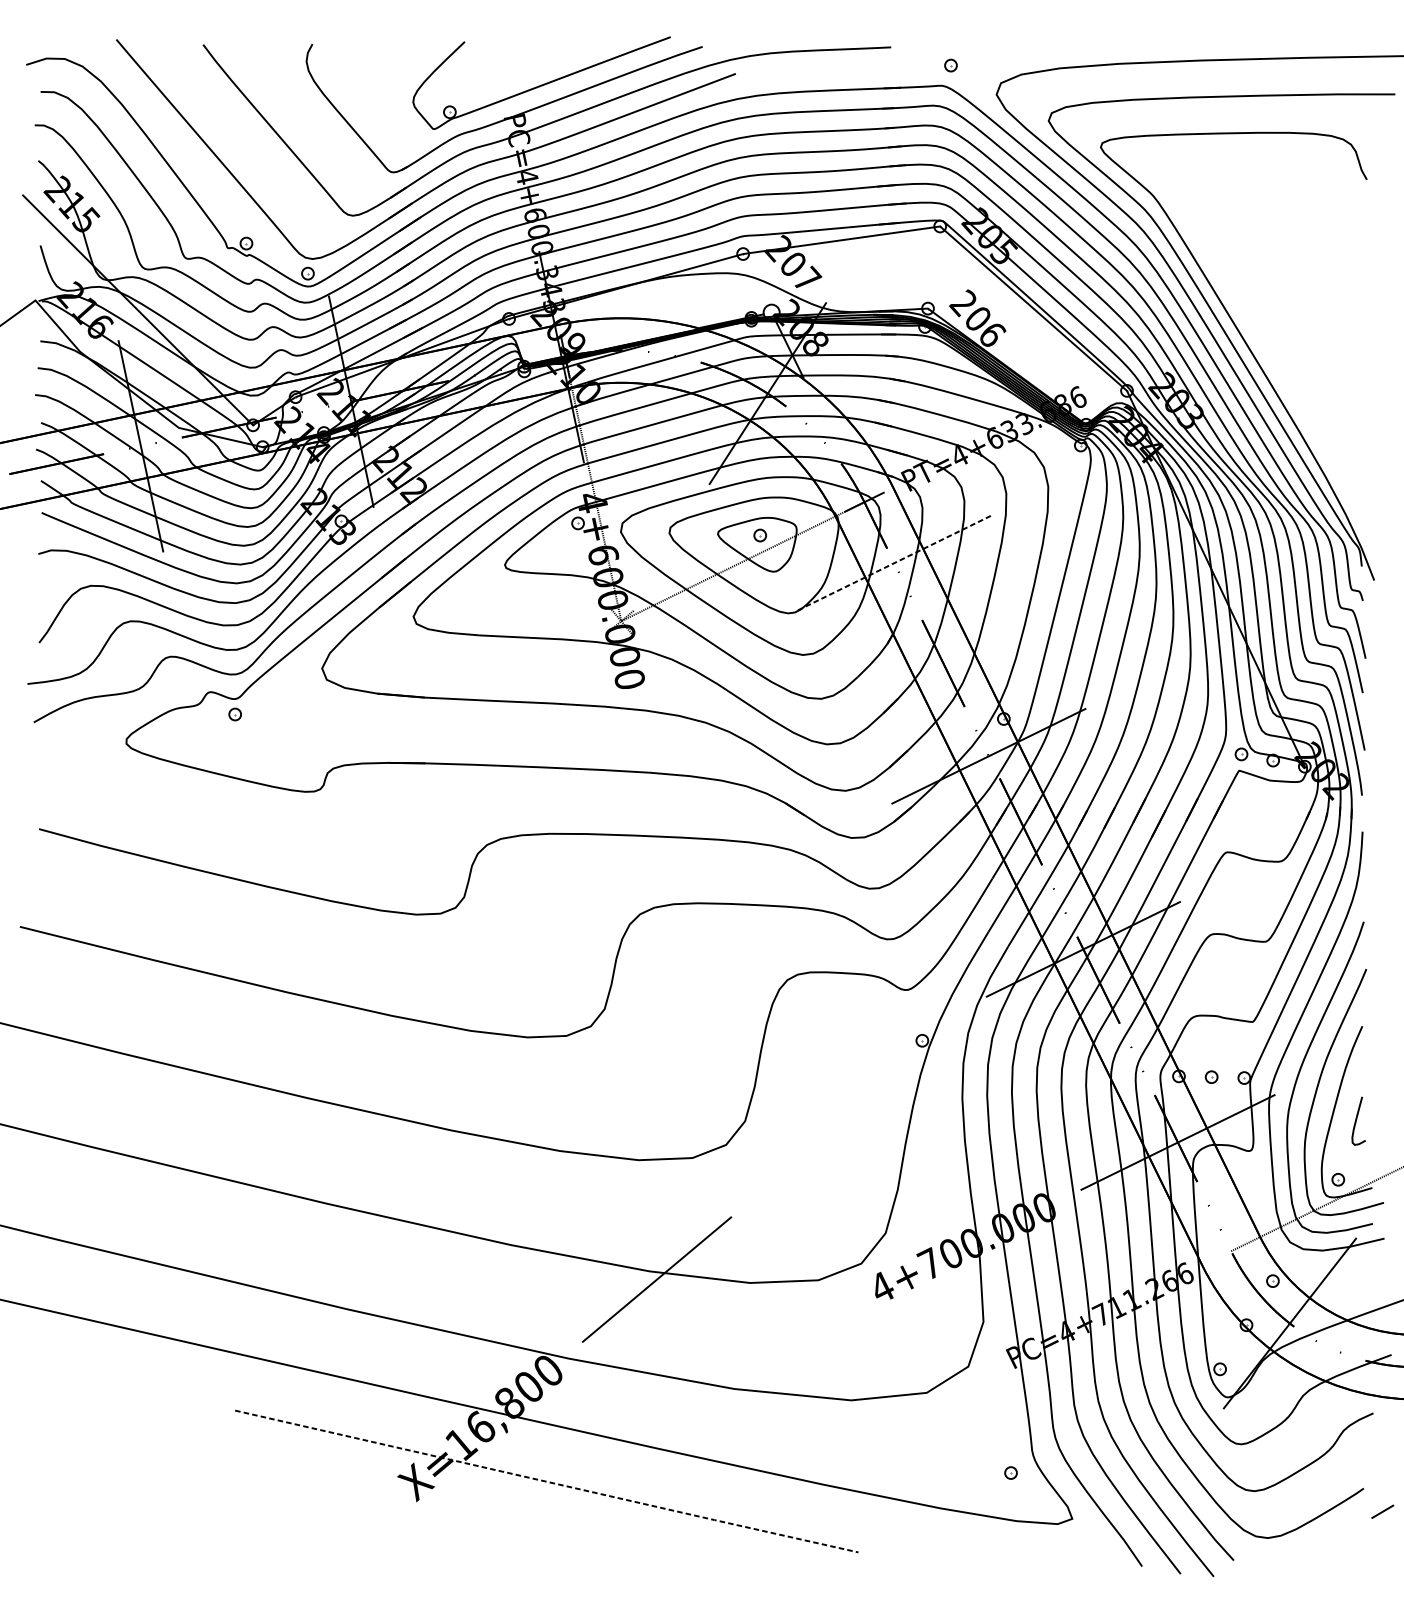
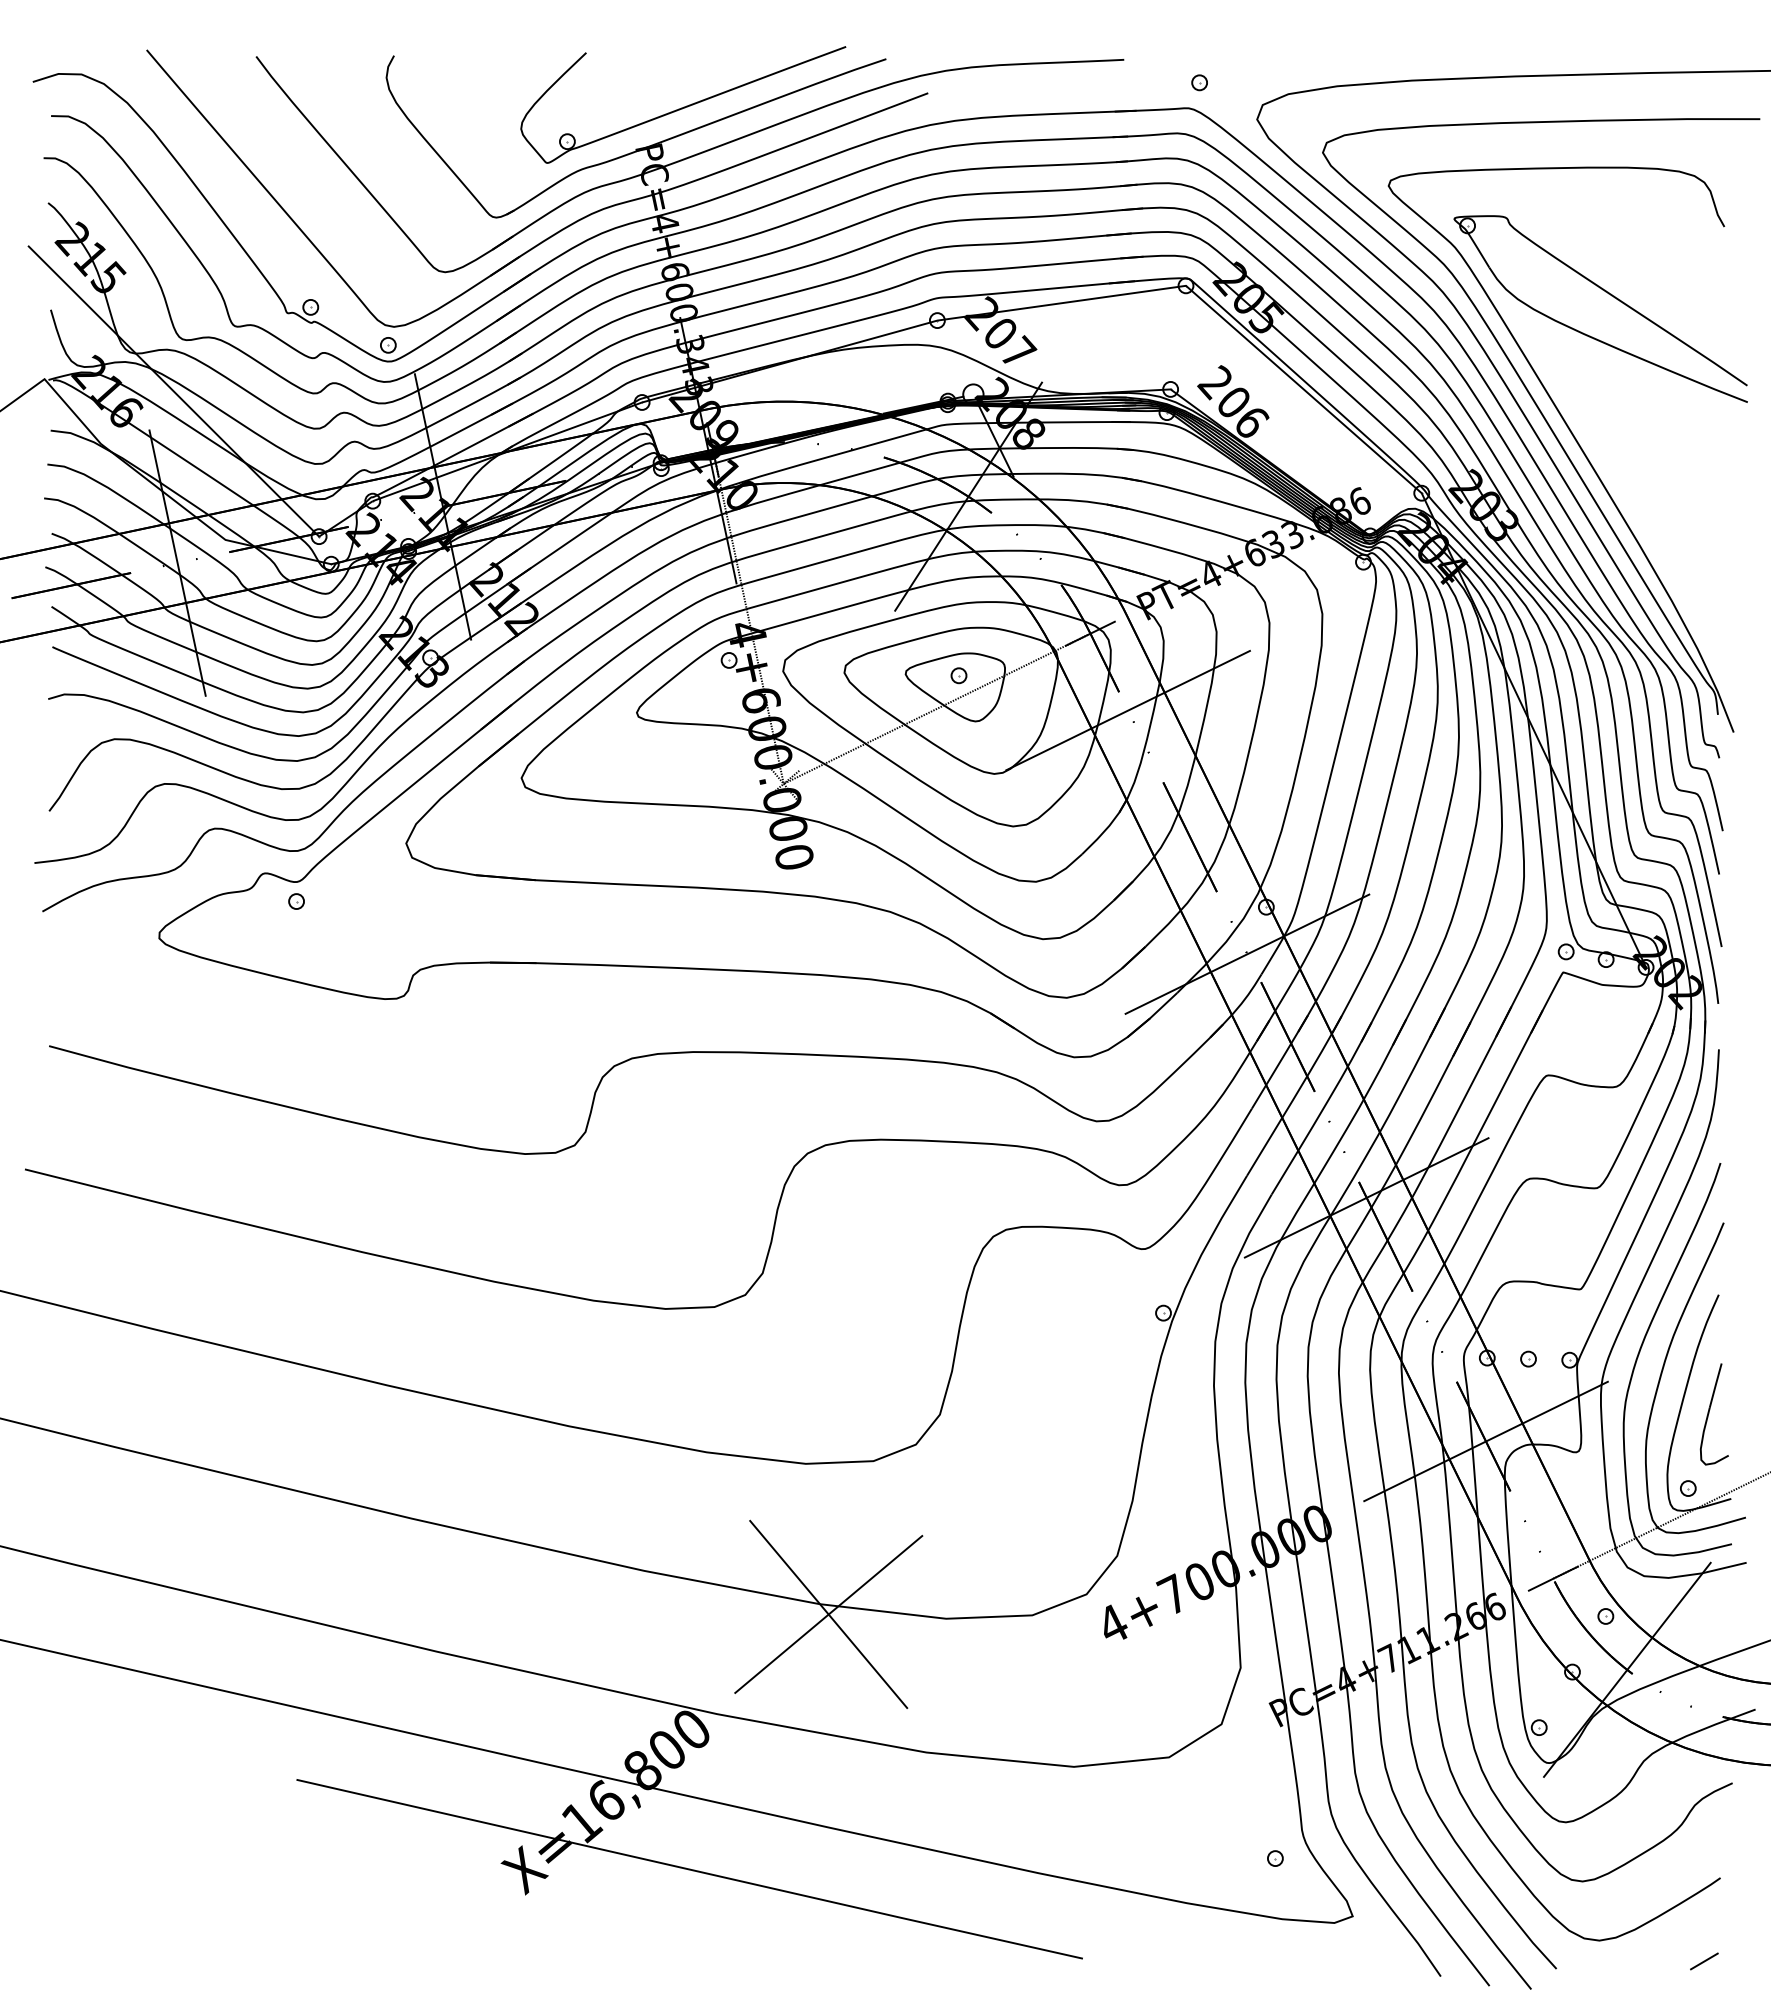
part: (1275, 233) -> (1608, 294), added
line: (894, 563) -> (1128, 710), dashed -> solid
part: (1358, 1121) -> (1713, 1414), size x1.67
line: (1230, 1251) -> (1552, 1578), added
line: (656, 1279) -> (828, 1614), added
line: (547, 1481) -> (690, 1869), dashed -> solid
line: (1382, 1511) -> (1704, 1961), moved

